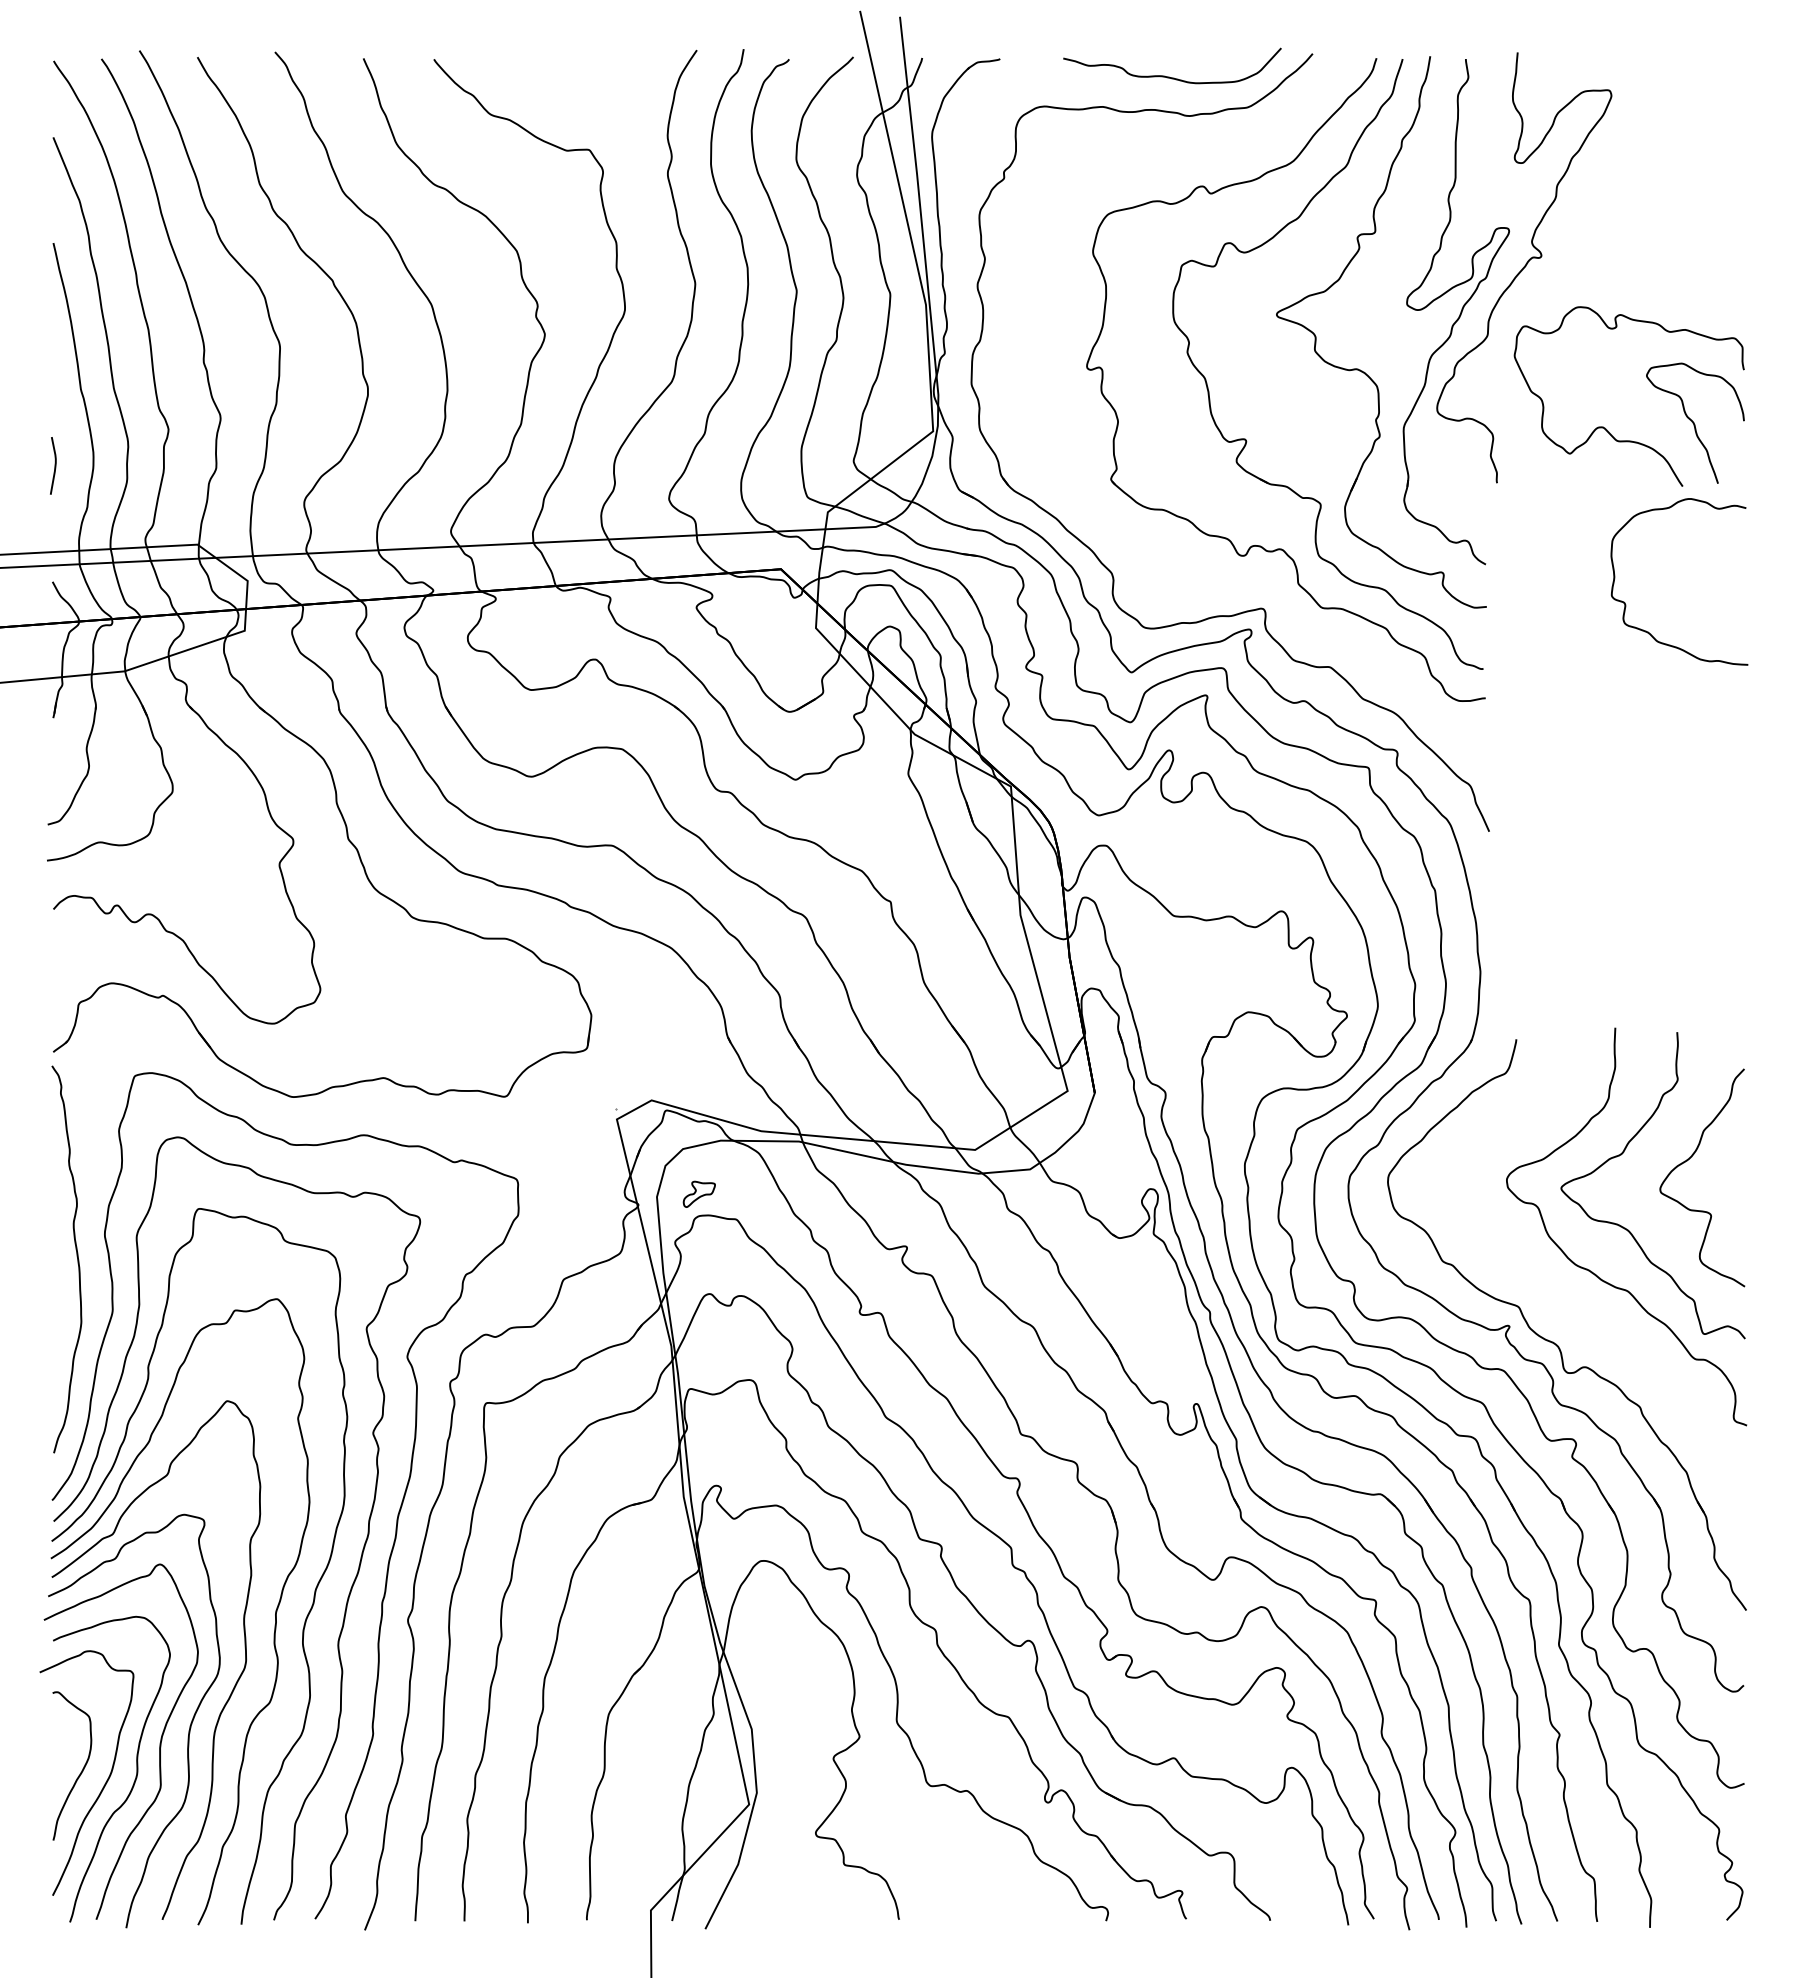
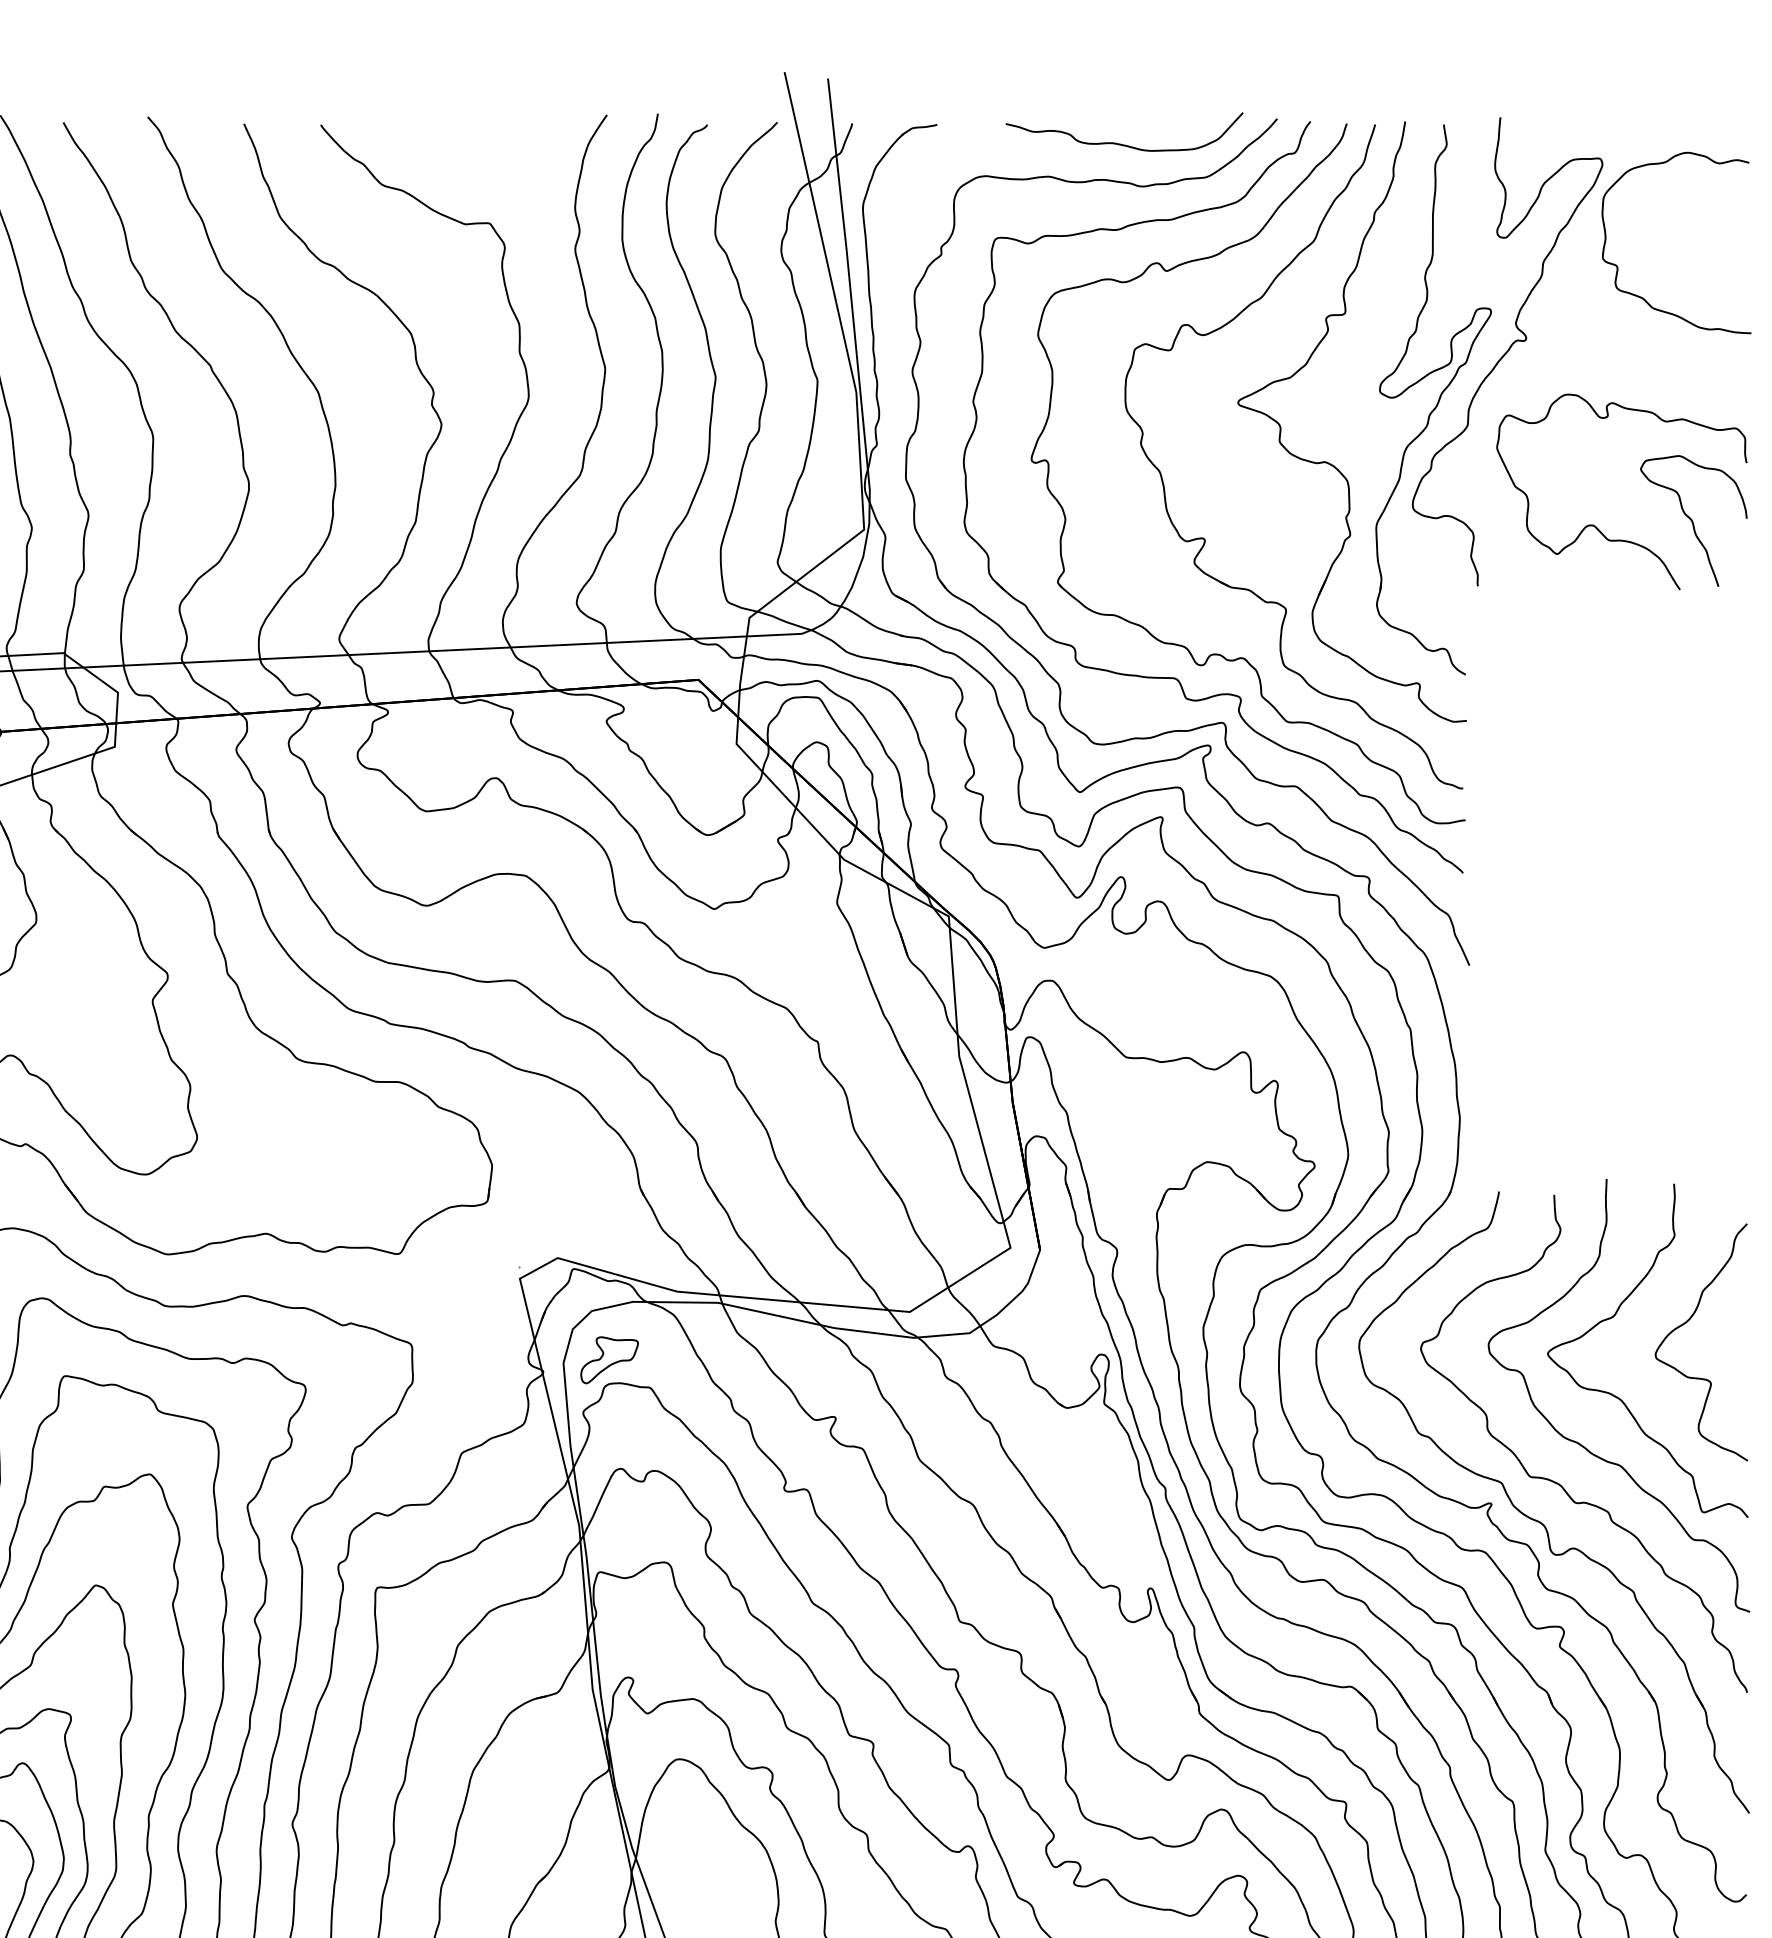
part: (1217, 566) -> (1173, 676), added
curve: (1626, 604) -> (1618, 267), moved
part: (699, 1194) -> (609, 1360), size x1.67
curve: (1572, 1307) -> (1560, 1483), added

